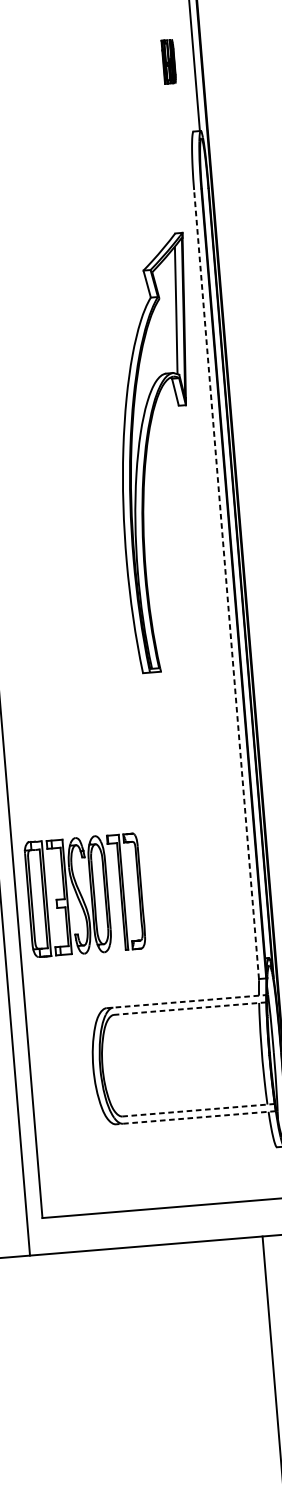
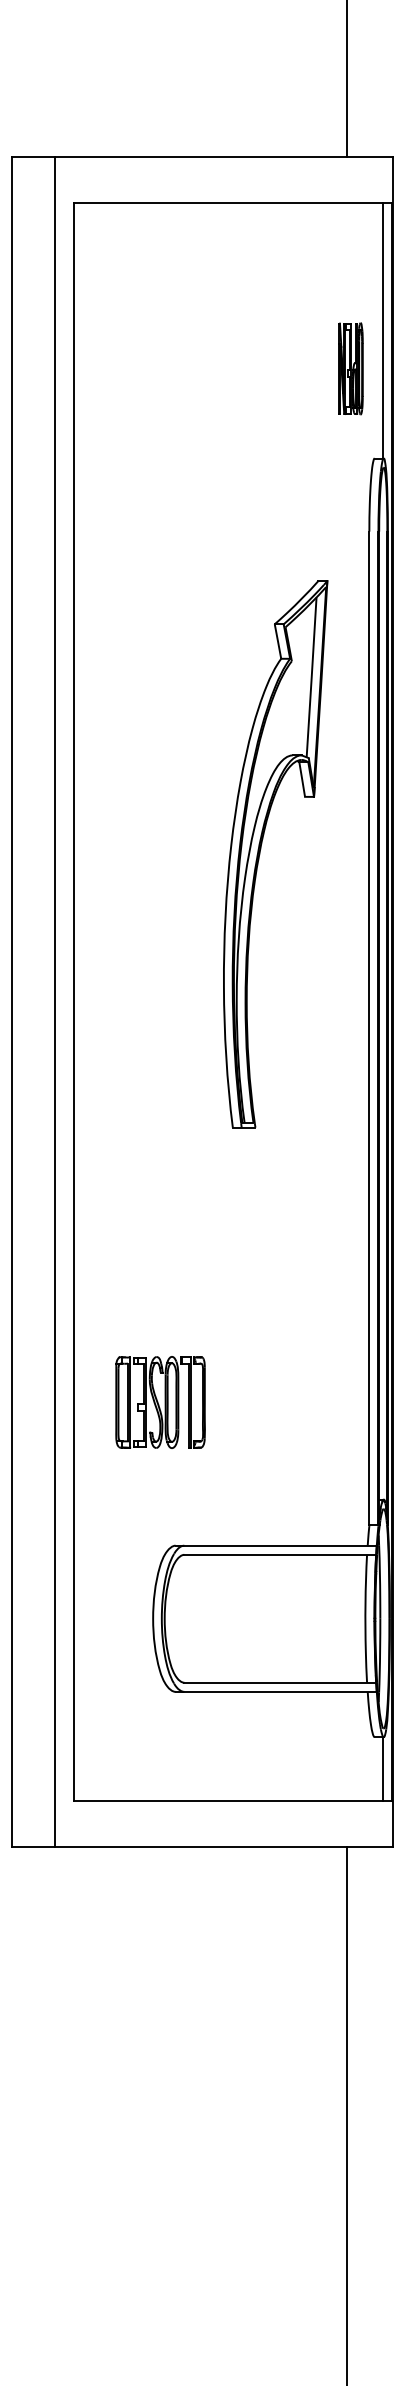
part: (168, 61) -> (350, 368), size x1.67
part: (147, 450) -> (261, 849), moved
line: (226, 584) -> (369, 1028), dashed -> solid
part: (85, 895) -> (160, 1402), size x0.62
line: (186, 1001) -> (276, 1545), dashed -> solid
line: (190, 1008) -> (280, 1554), dashed -> solid
line: (198, 1110) -> (280, 1682), dashed -> solid
line: (196, 1117) -> (276, 1691), dashed -> solid

